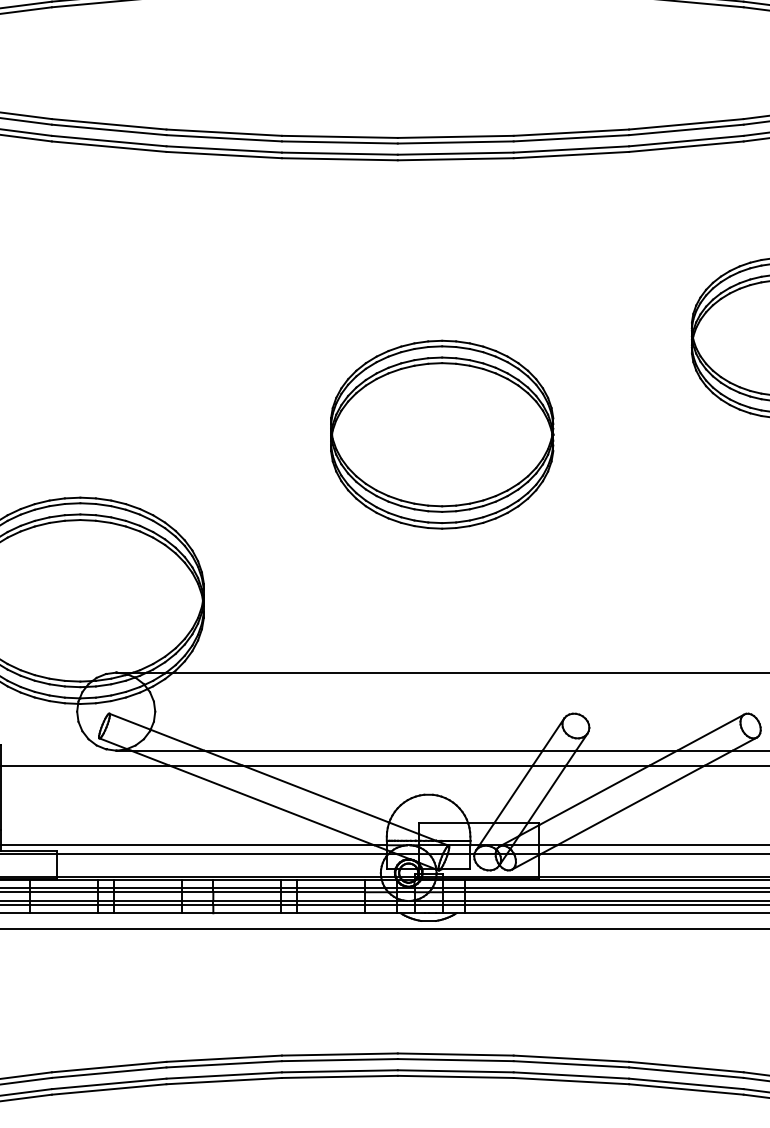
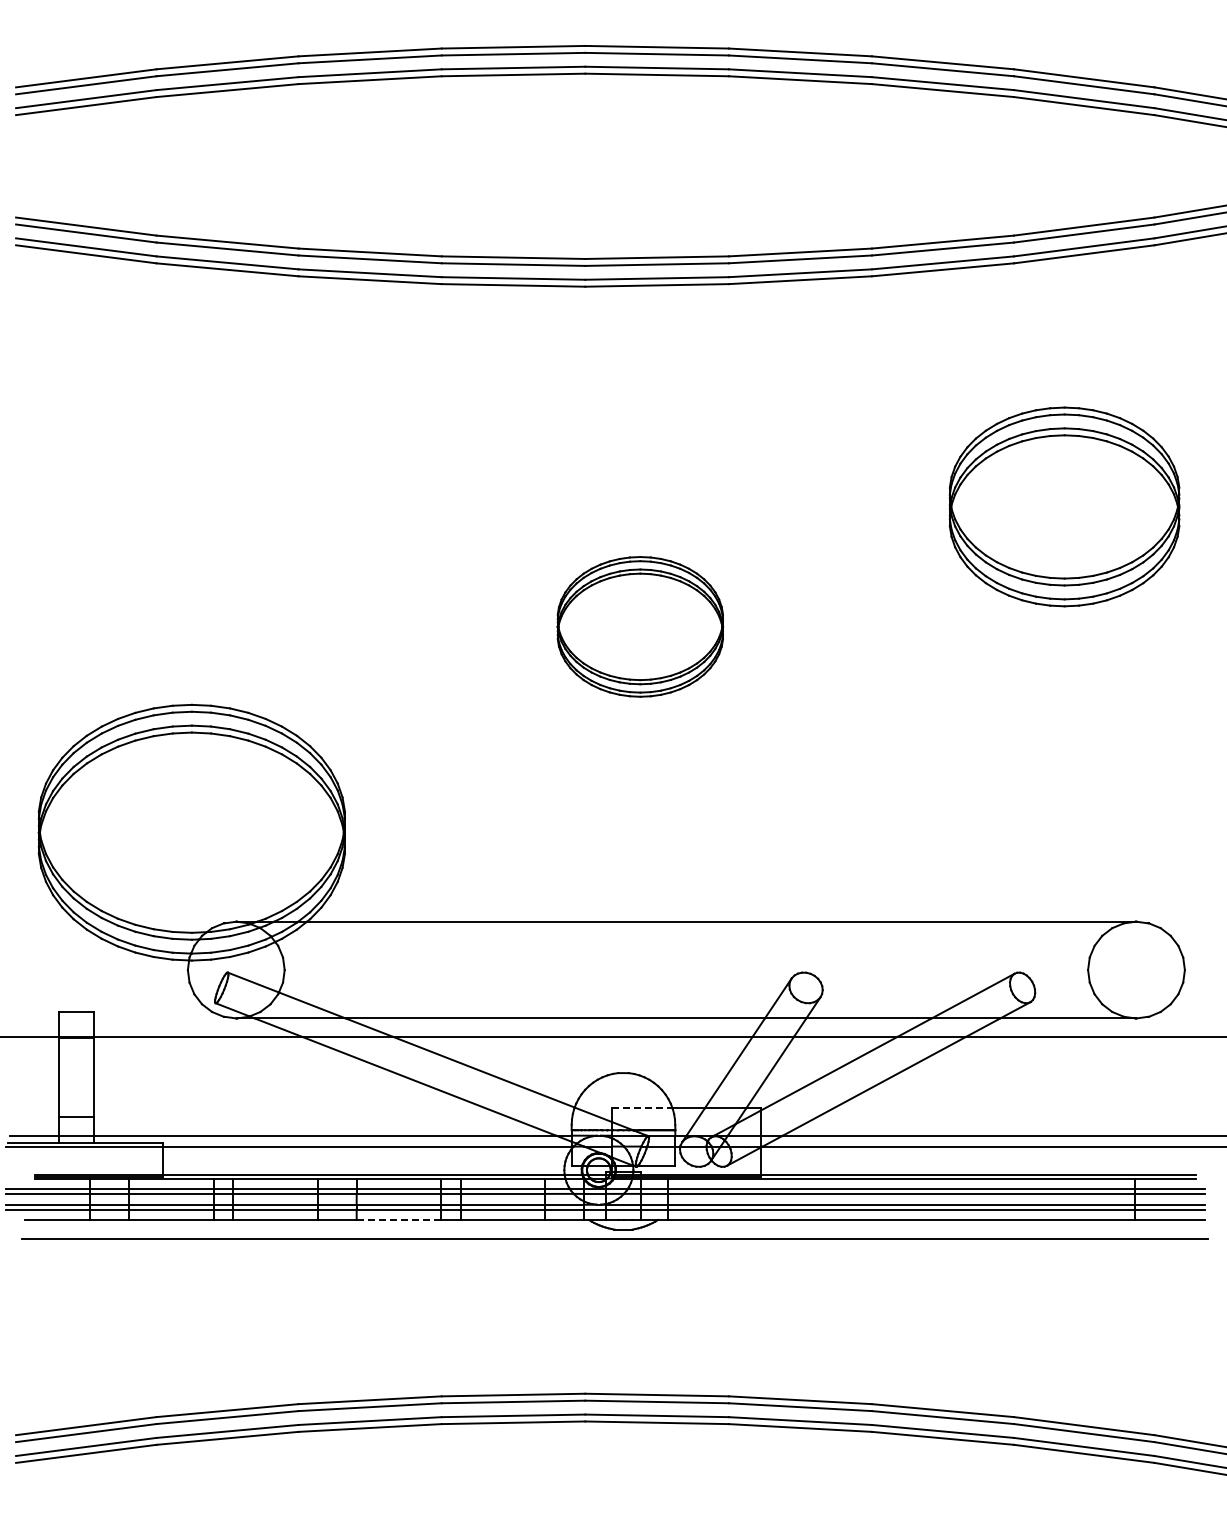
part: (442, 434) -> (640, 626), size x0.6
line: (443, 823) -> (642, 1108), solid -> dashed
line: (247, 913) -> (399, 1220), solid -> dashed

